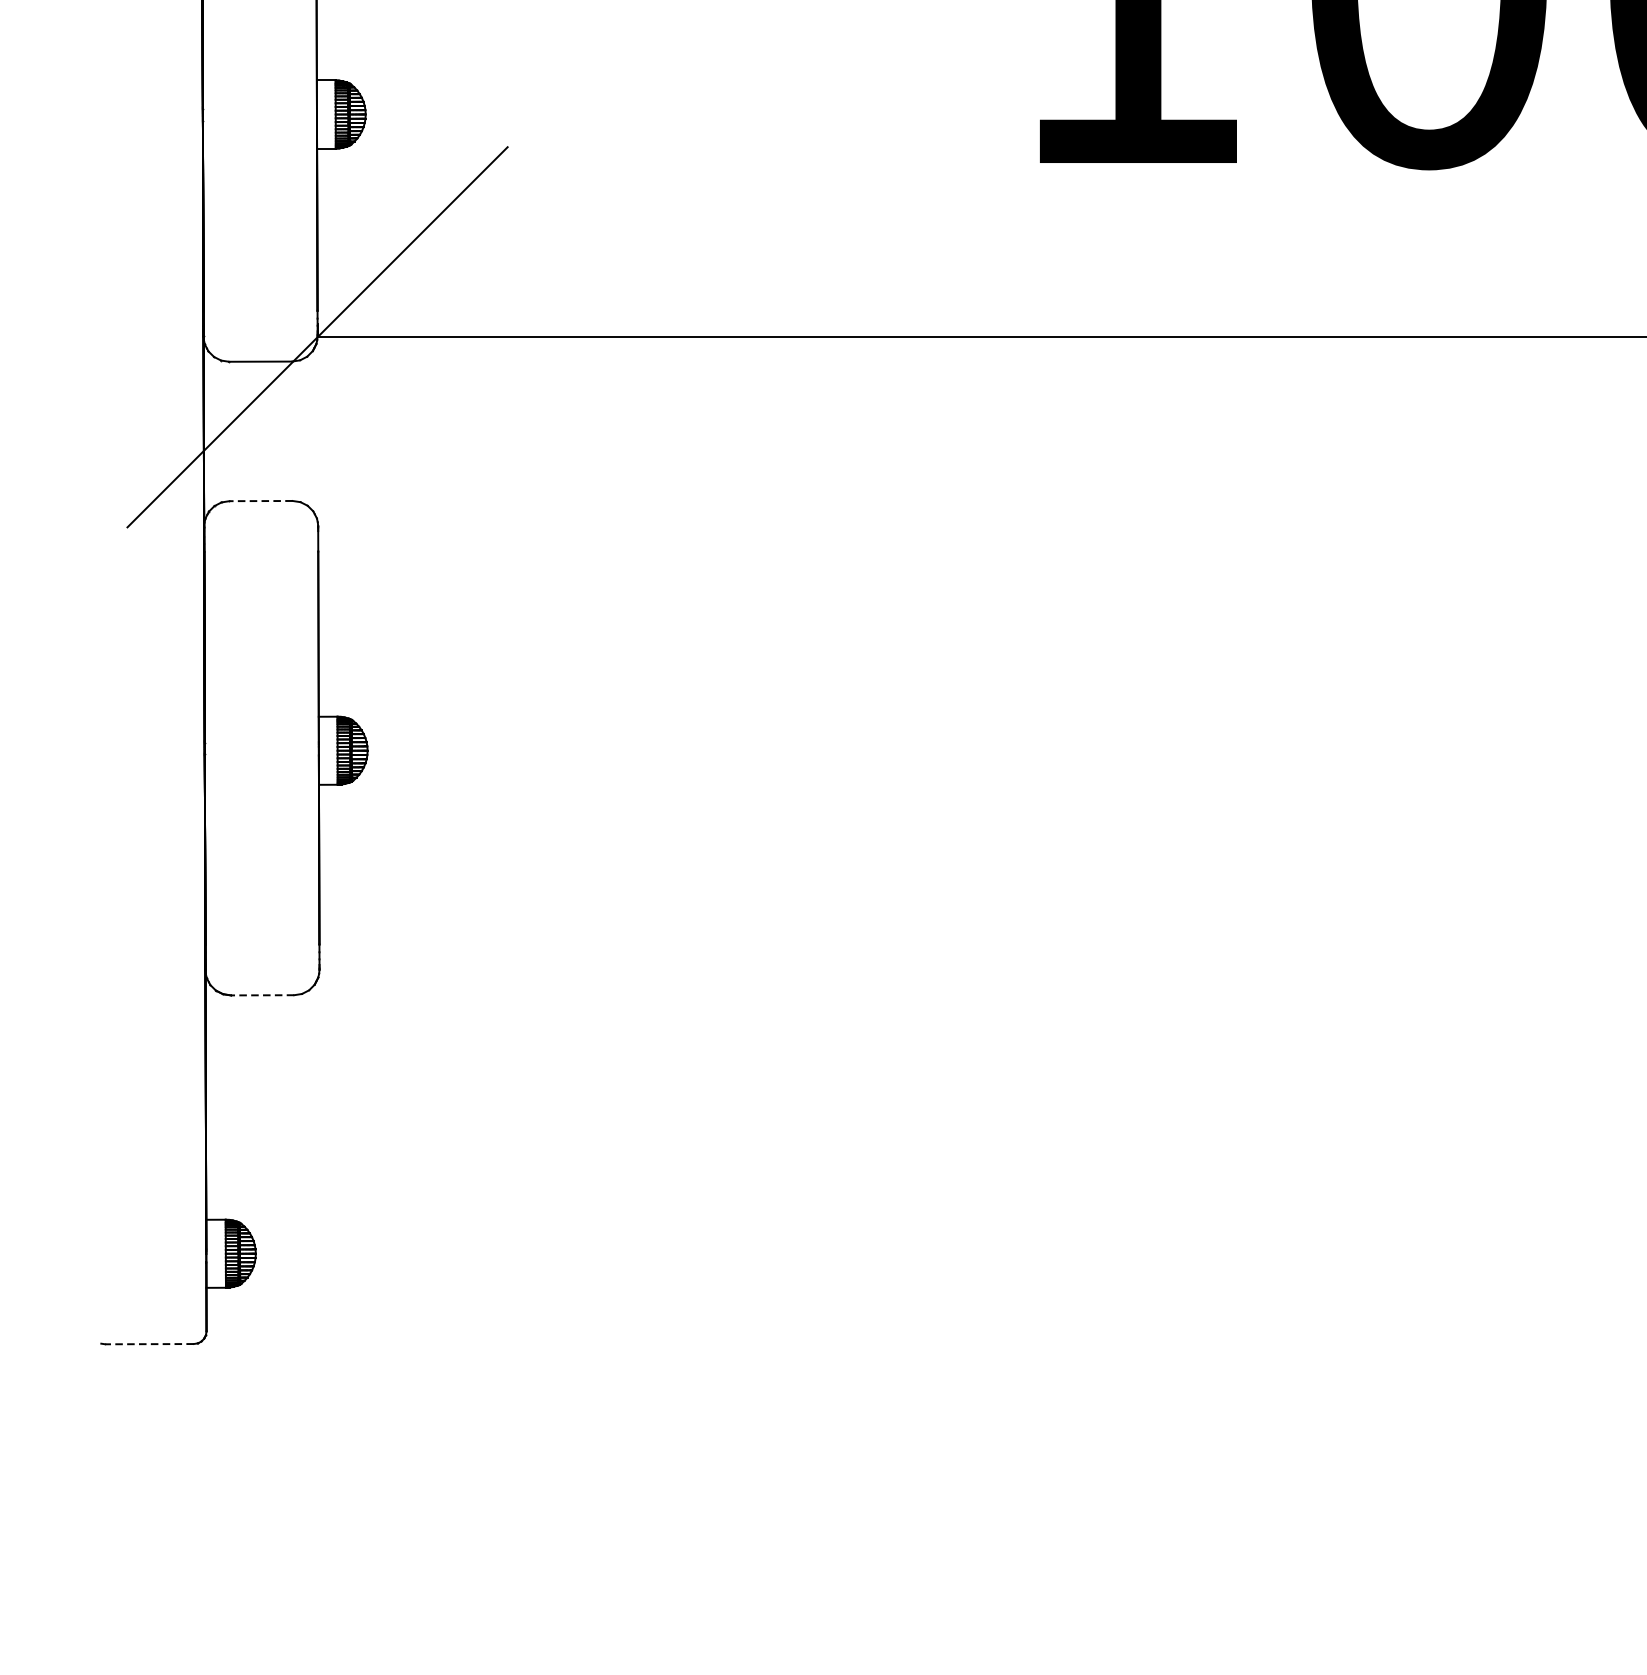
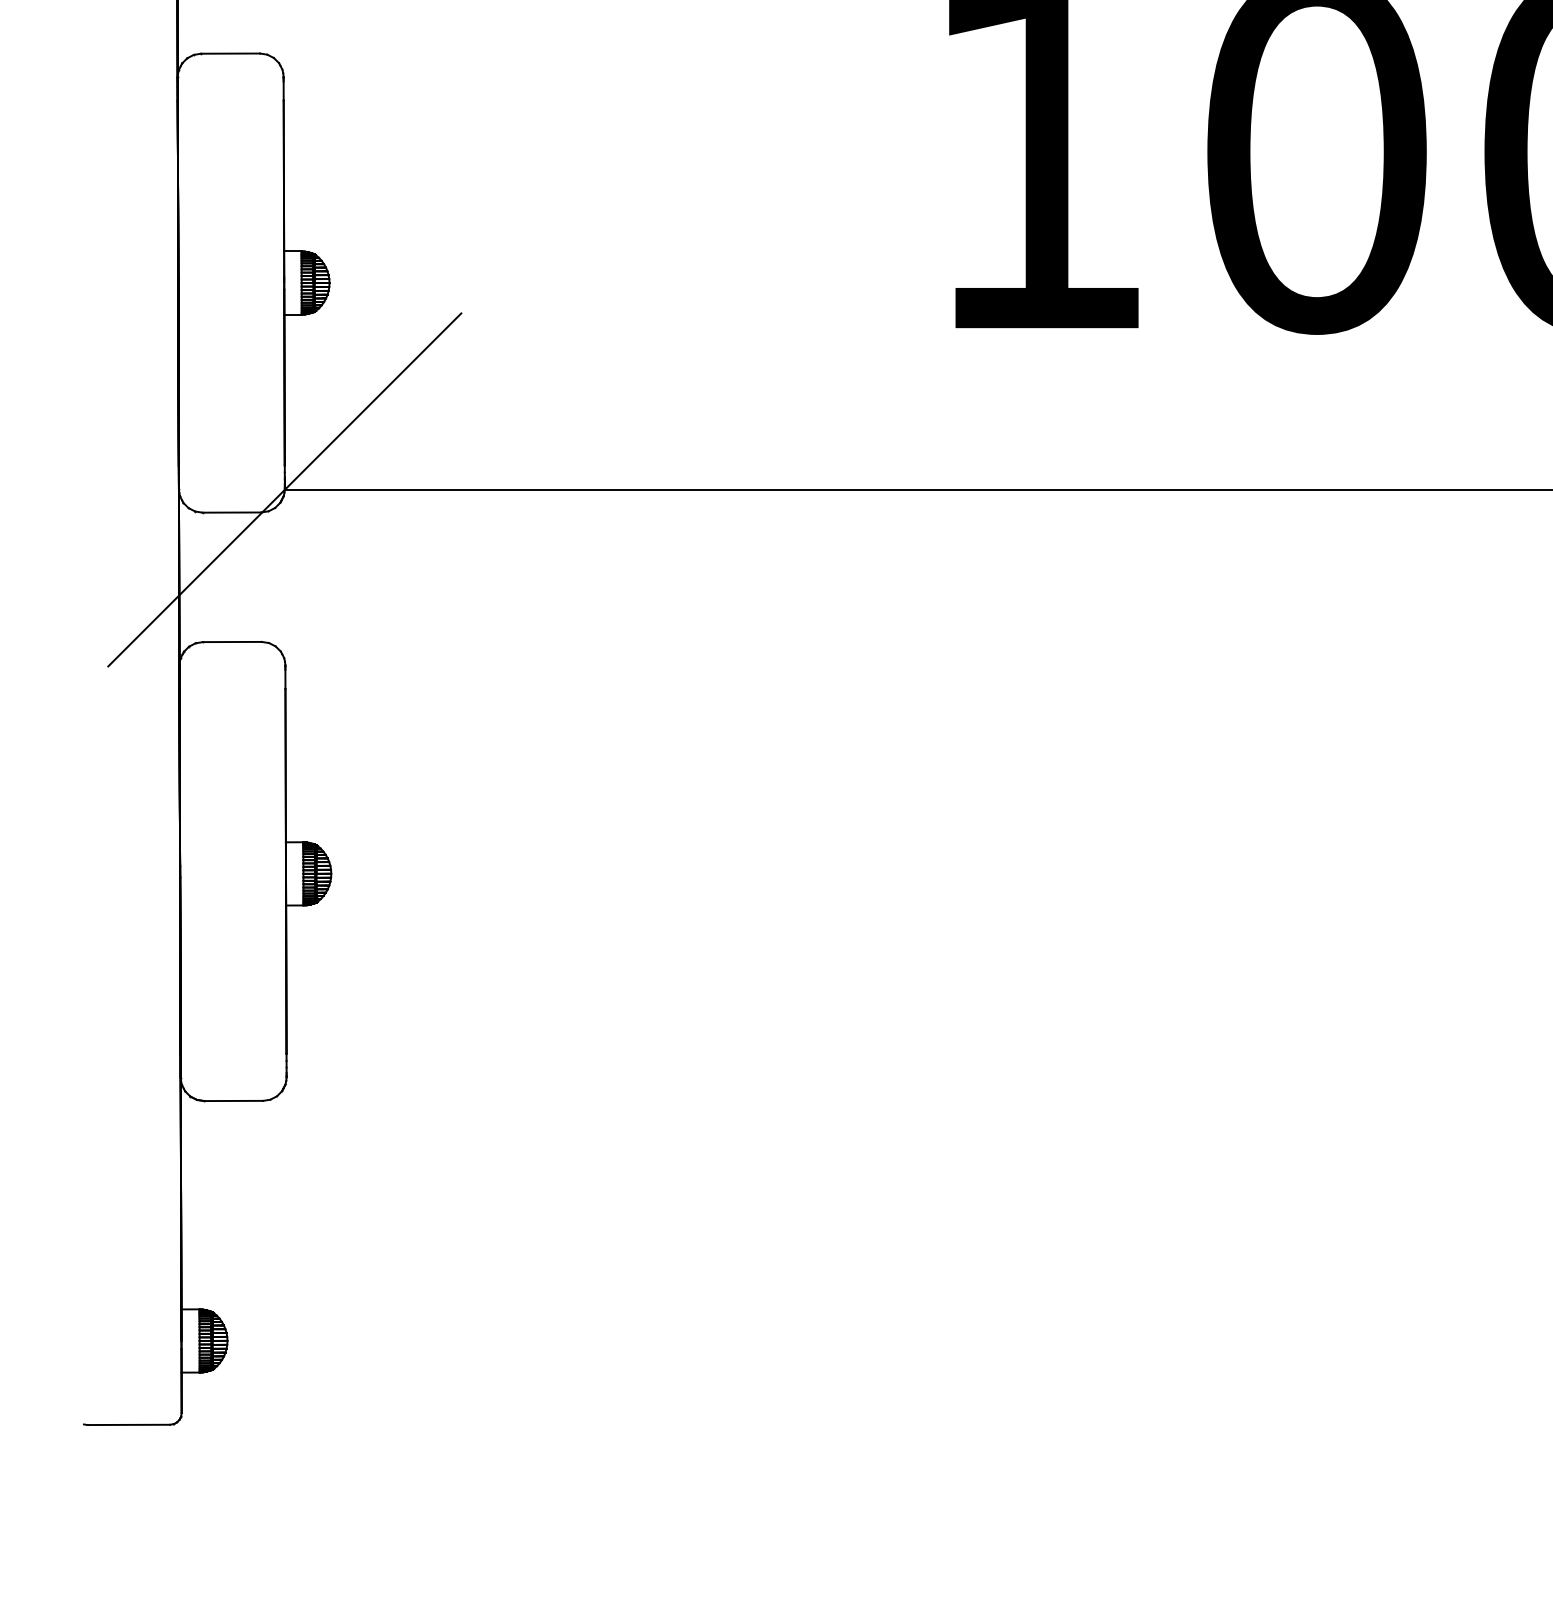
line: (260, 501) -> (231, 642), dashed -> solid
line: (262, 994) -> (233, 1100), dashed -> solid
line: (149, 1343) -> (128, 1424), dashed -> solid

